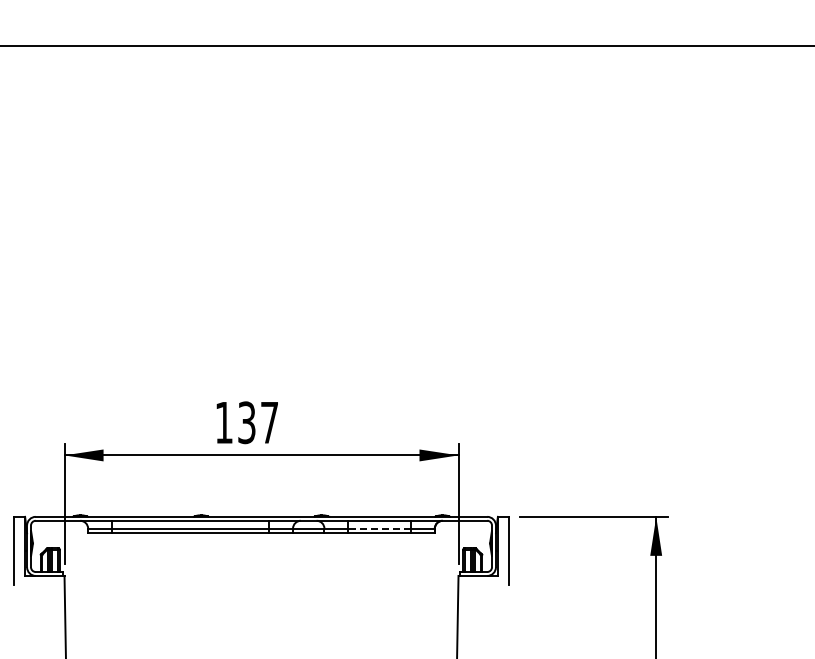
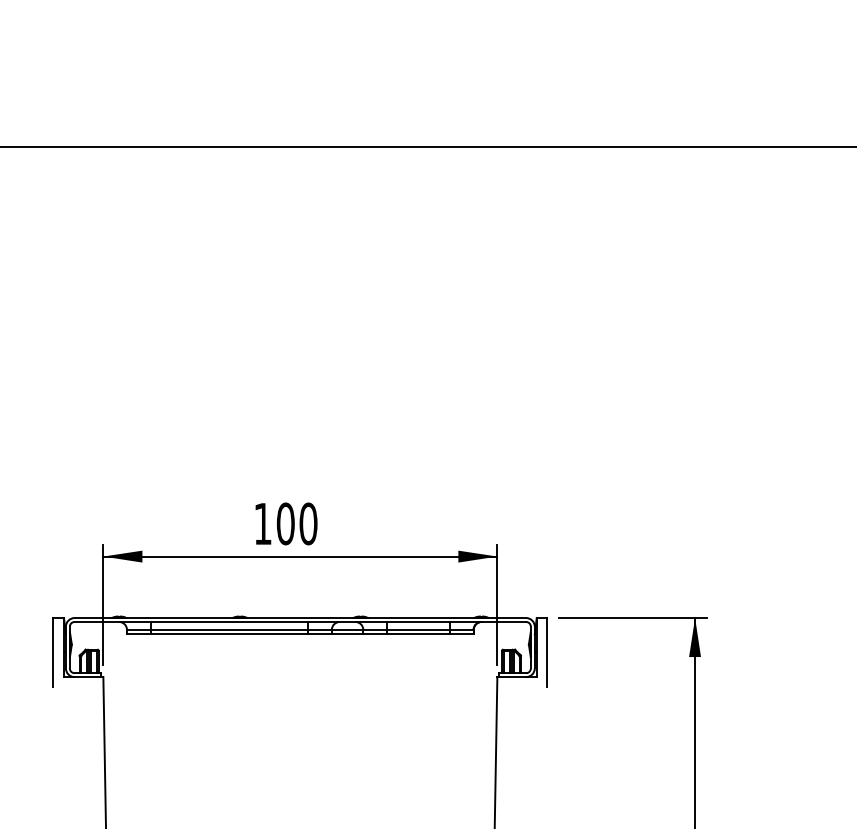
text: (257, 422) -> (296, 523), 137 -> 100
line: (379, 528) -> (418, 629), dashed -> solid

